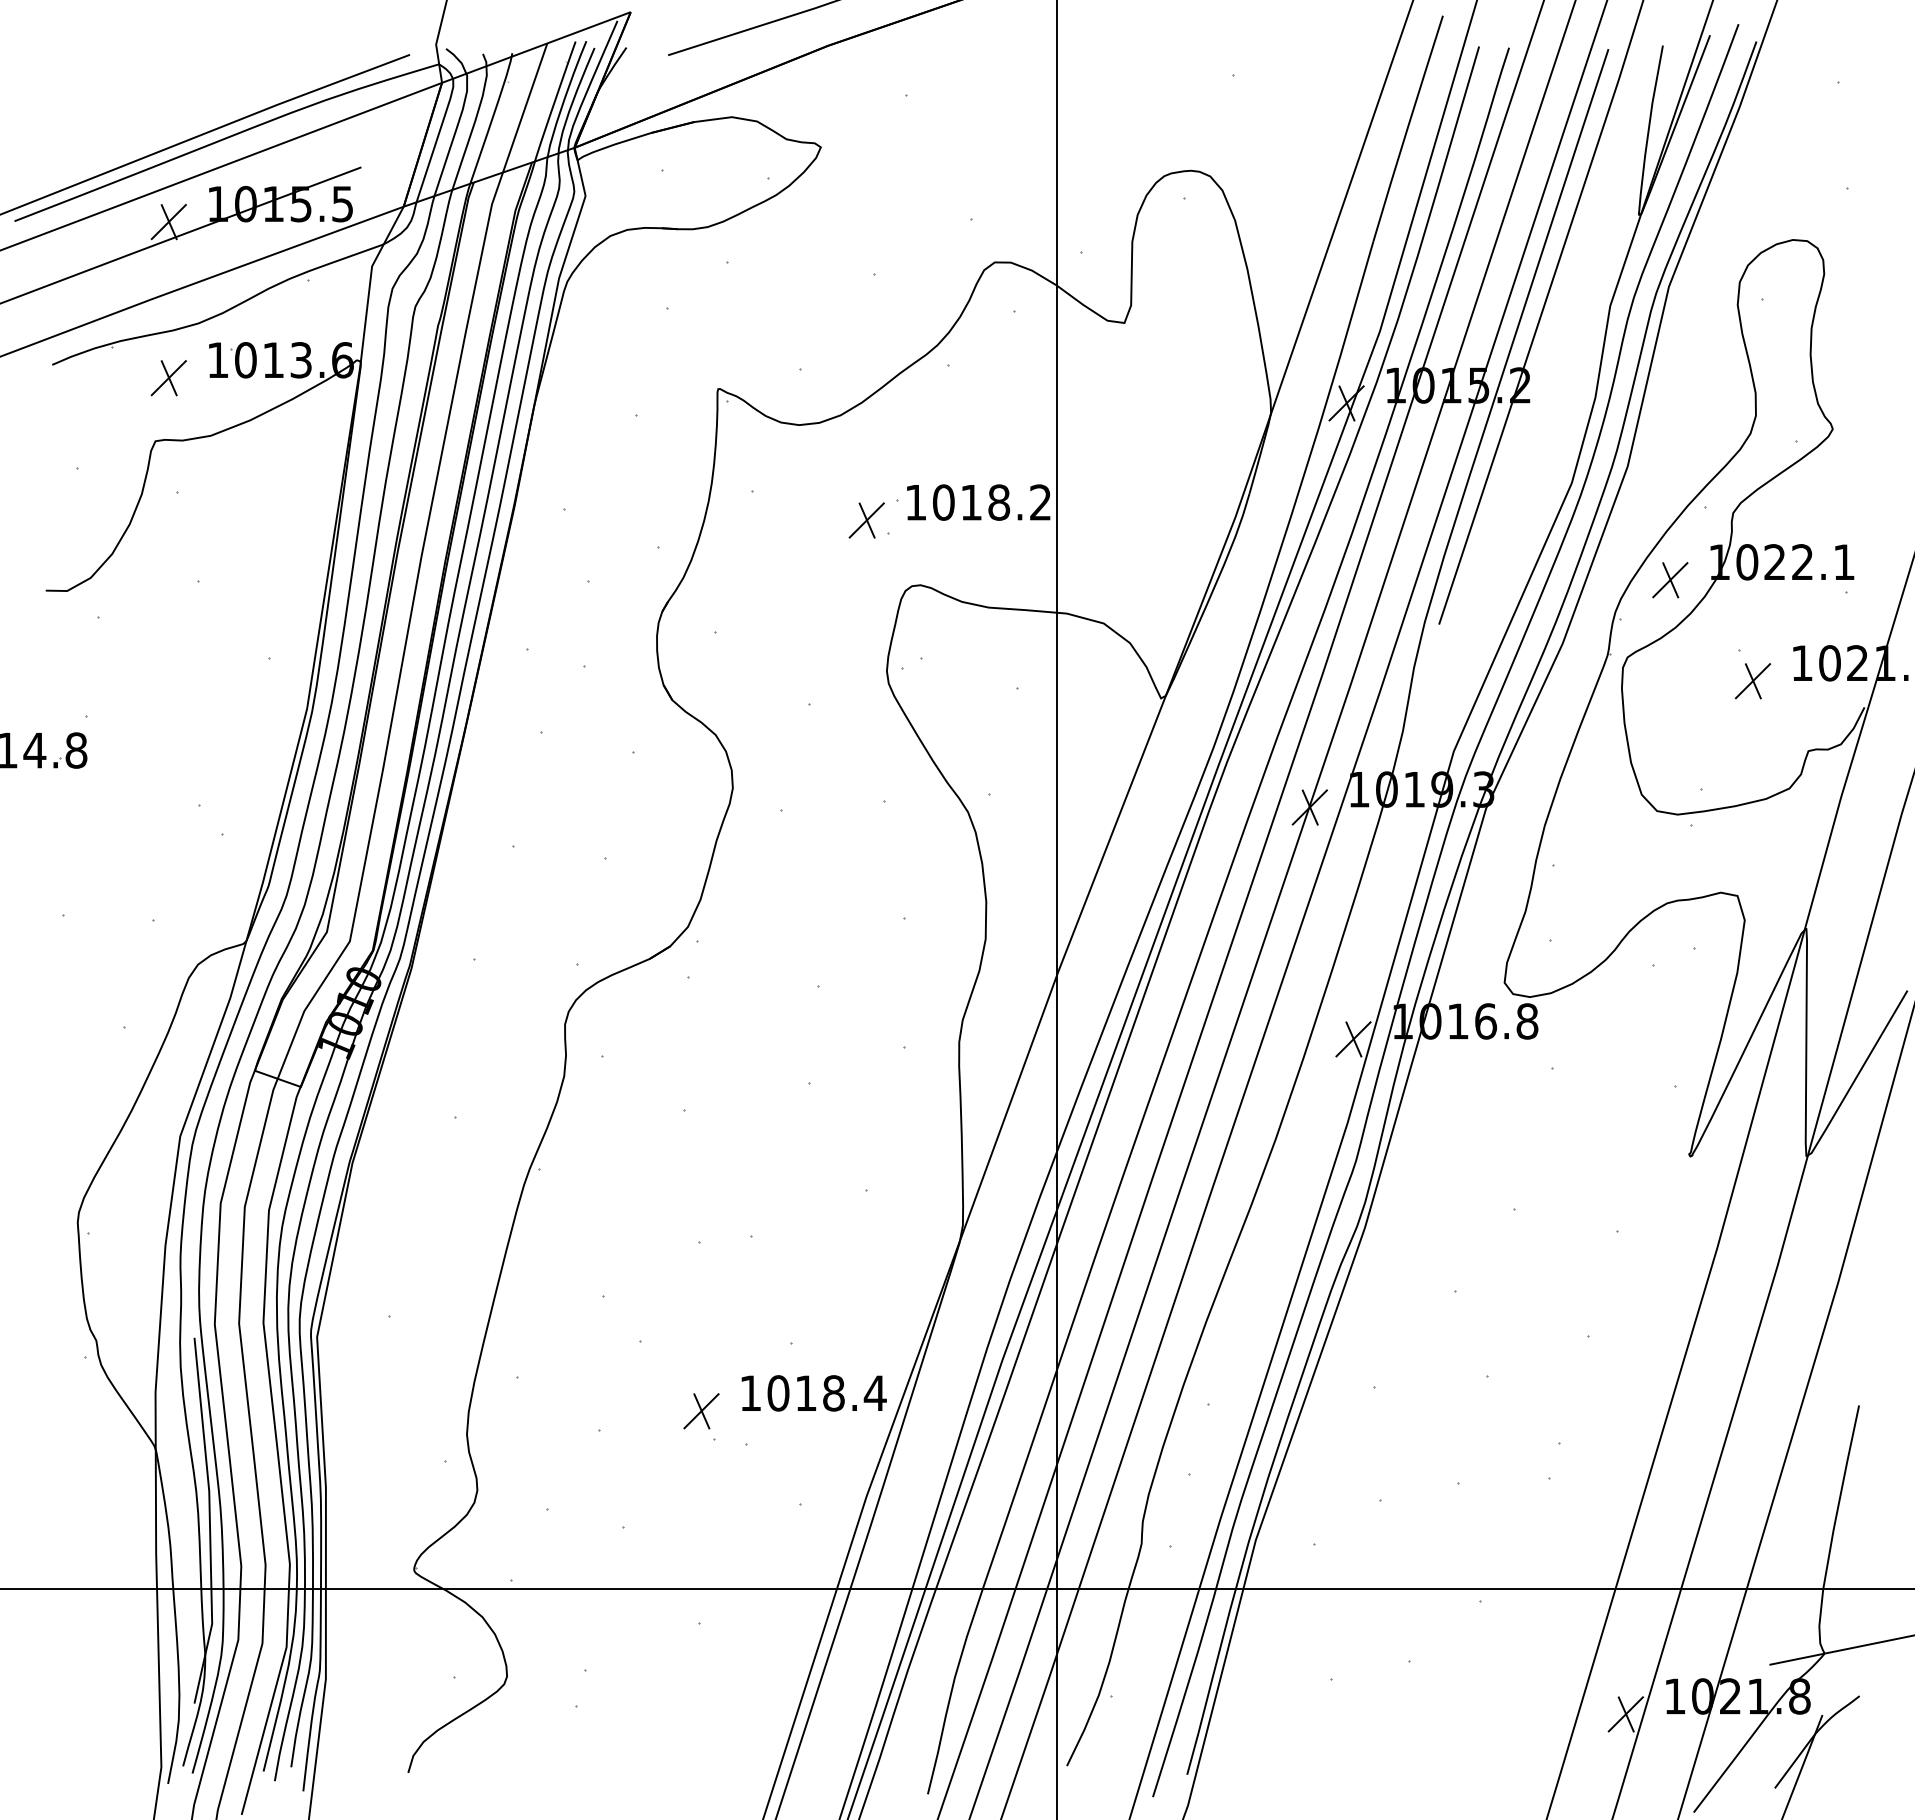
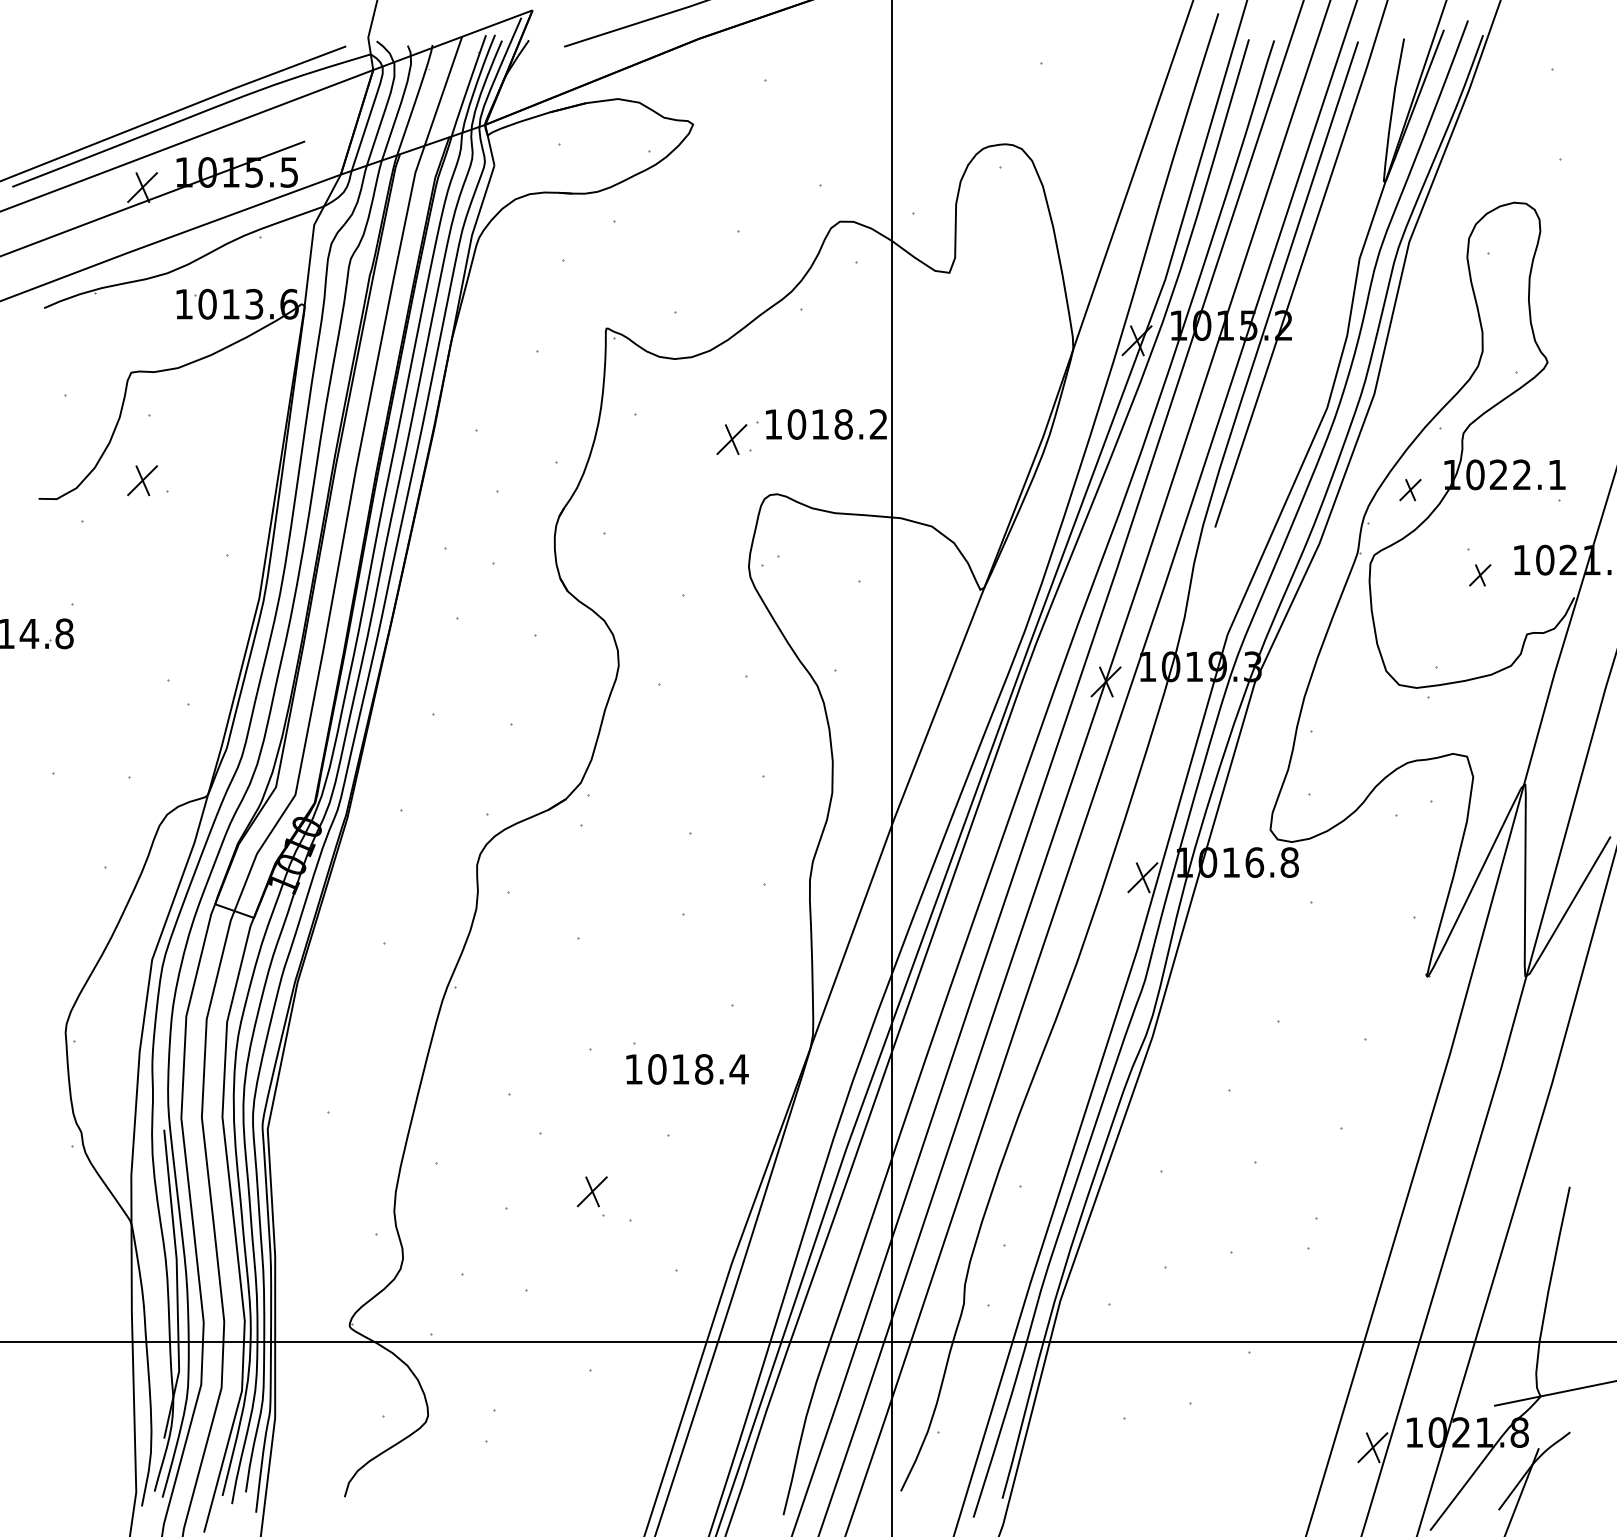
part: (168, 378) -> (142, 480), moved
part: (1670, 580) -> (1410, 490), size x0.7
part: (1752, 681) -> (1479, 575), size x0.7
text: (813, 1393) -> (686, 1069), moved

